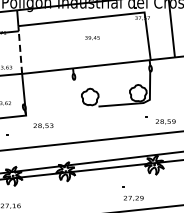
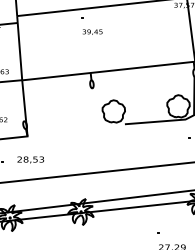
text: (92, 37) -> (92, 31), moved
line: (20, 52) -> (20, 51), dashed -> solid
text: (43, 125) -> (30, 159), moved

